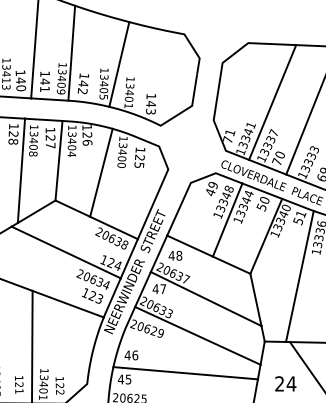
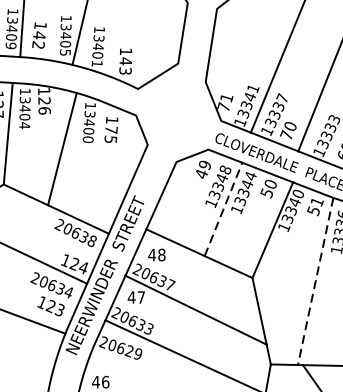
text: (139, 157) -> (110, 129), 125 -> 175
line: (227, 219) -> (223, 208), solid -> dashed
line: (299, 276) -> (315, 281), solid -> dashed

